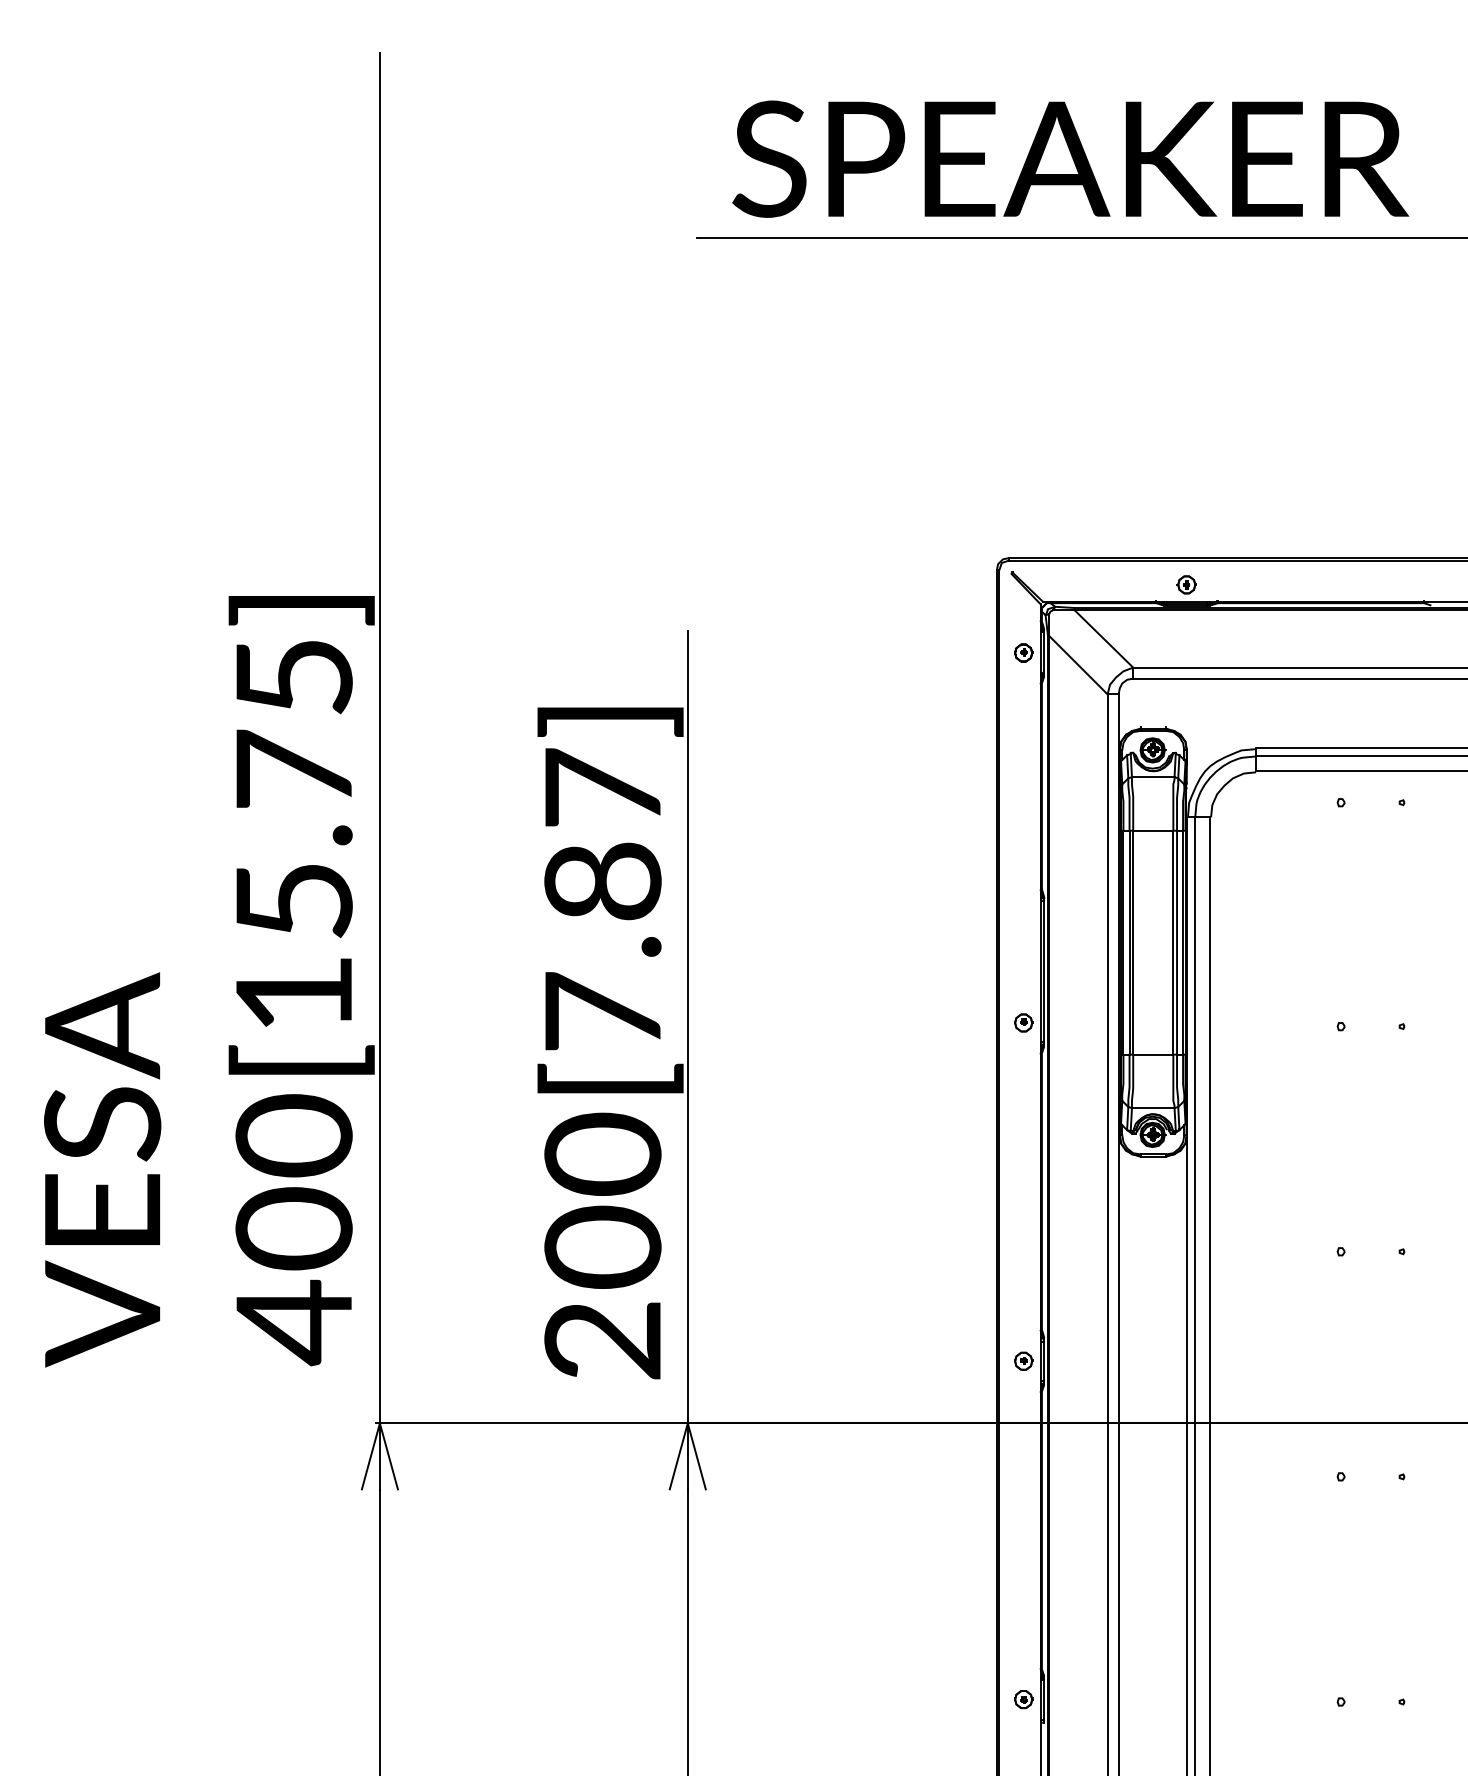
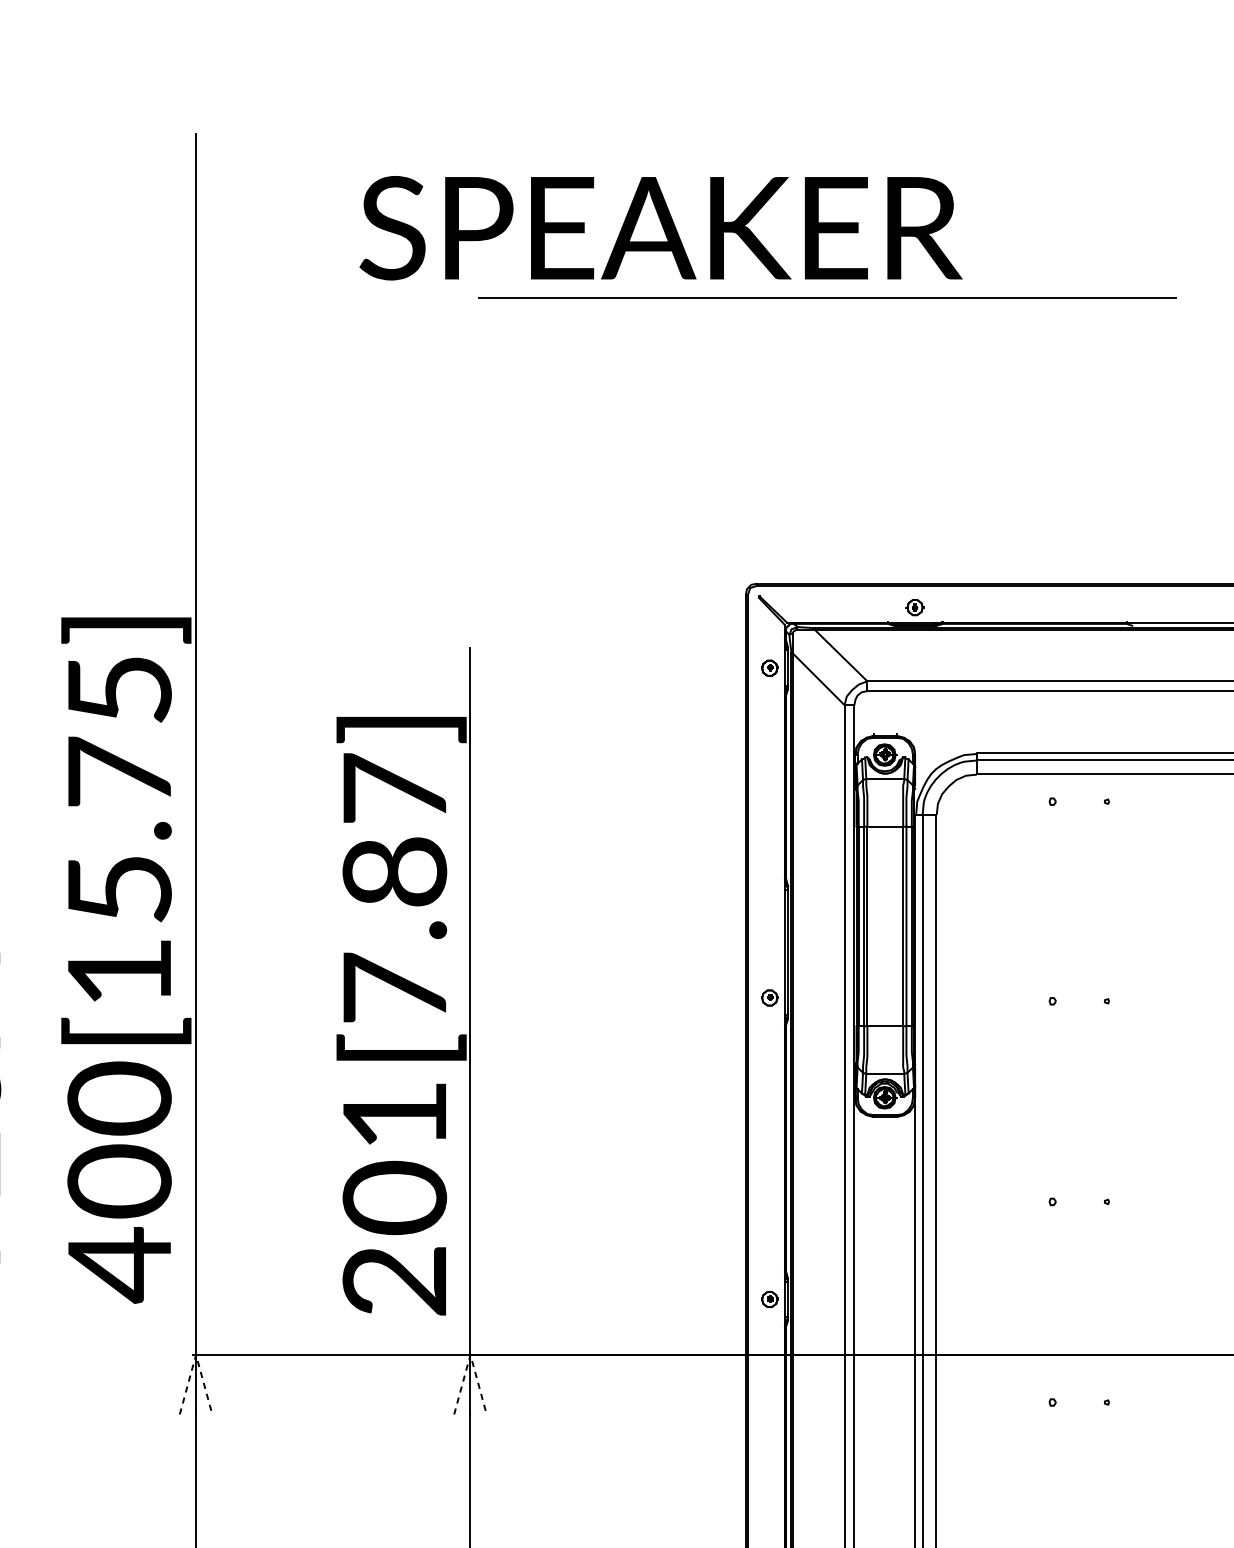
text: (1070, 158) -> (660, 227), moved
text: (602, 1153) -> (394, 1114), 200[7.87] -> 201[7.87]
line: (379, 1423) -> (195, 1354), solid -> dashed
line: (687, 1423) -> (470, 1354), solid -> dashed

